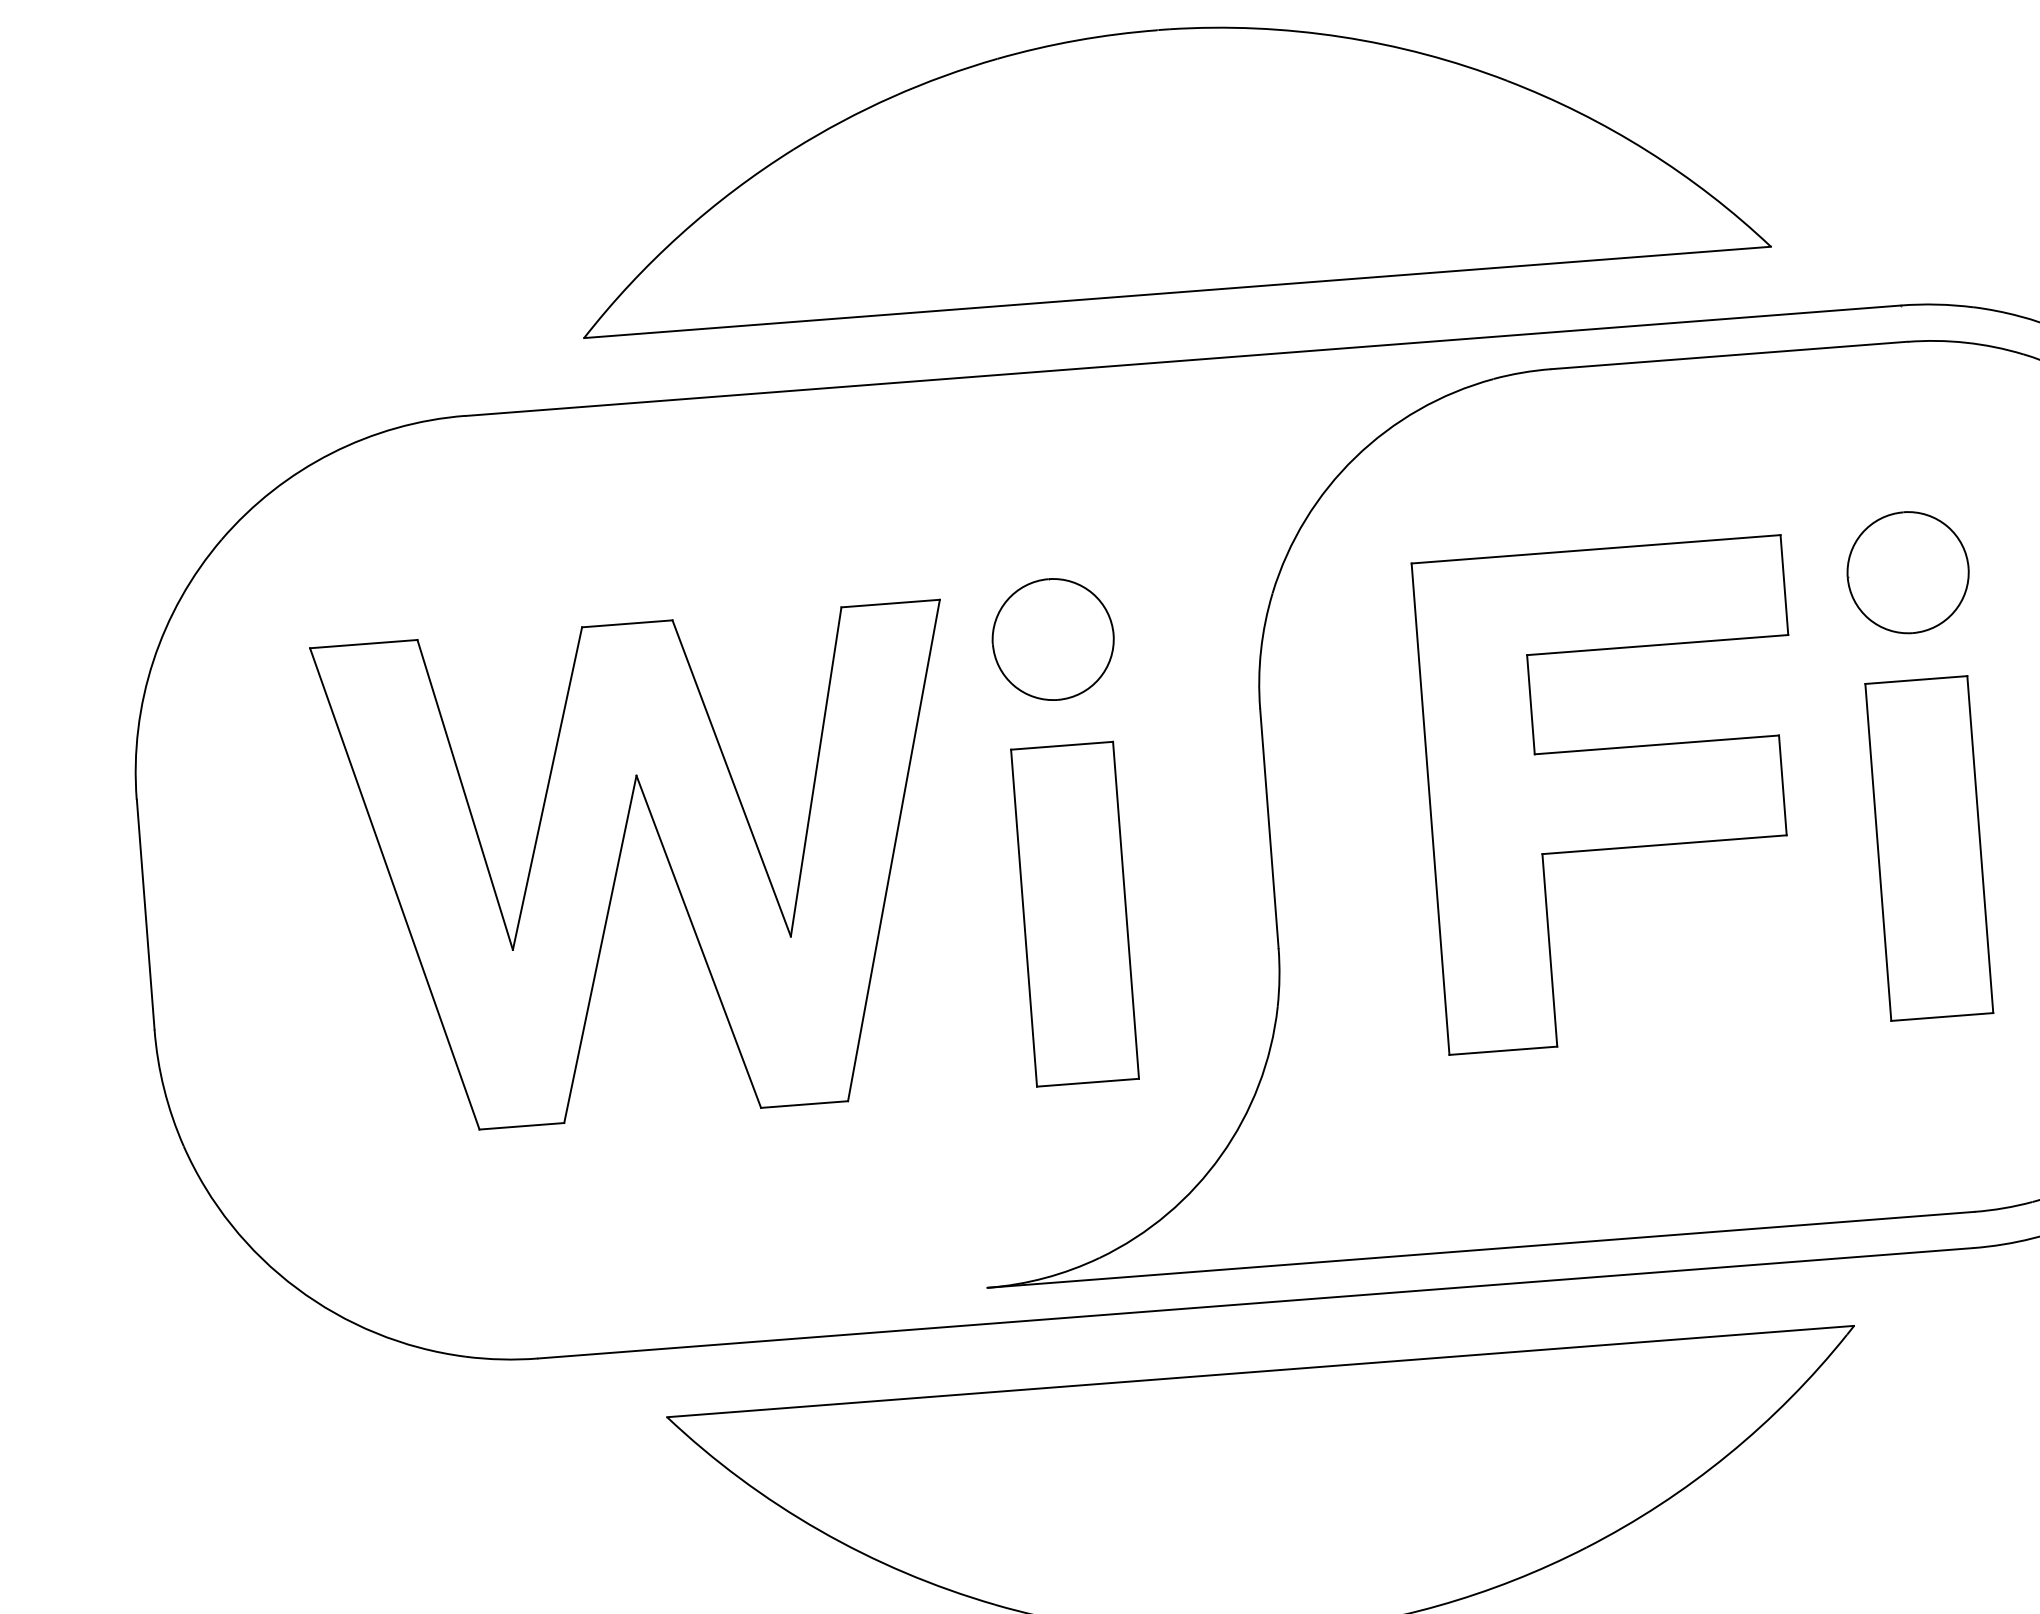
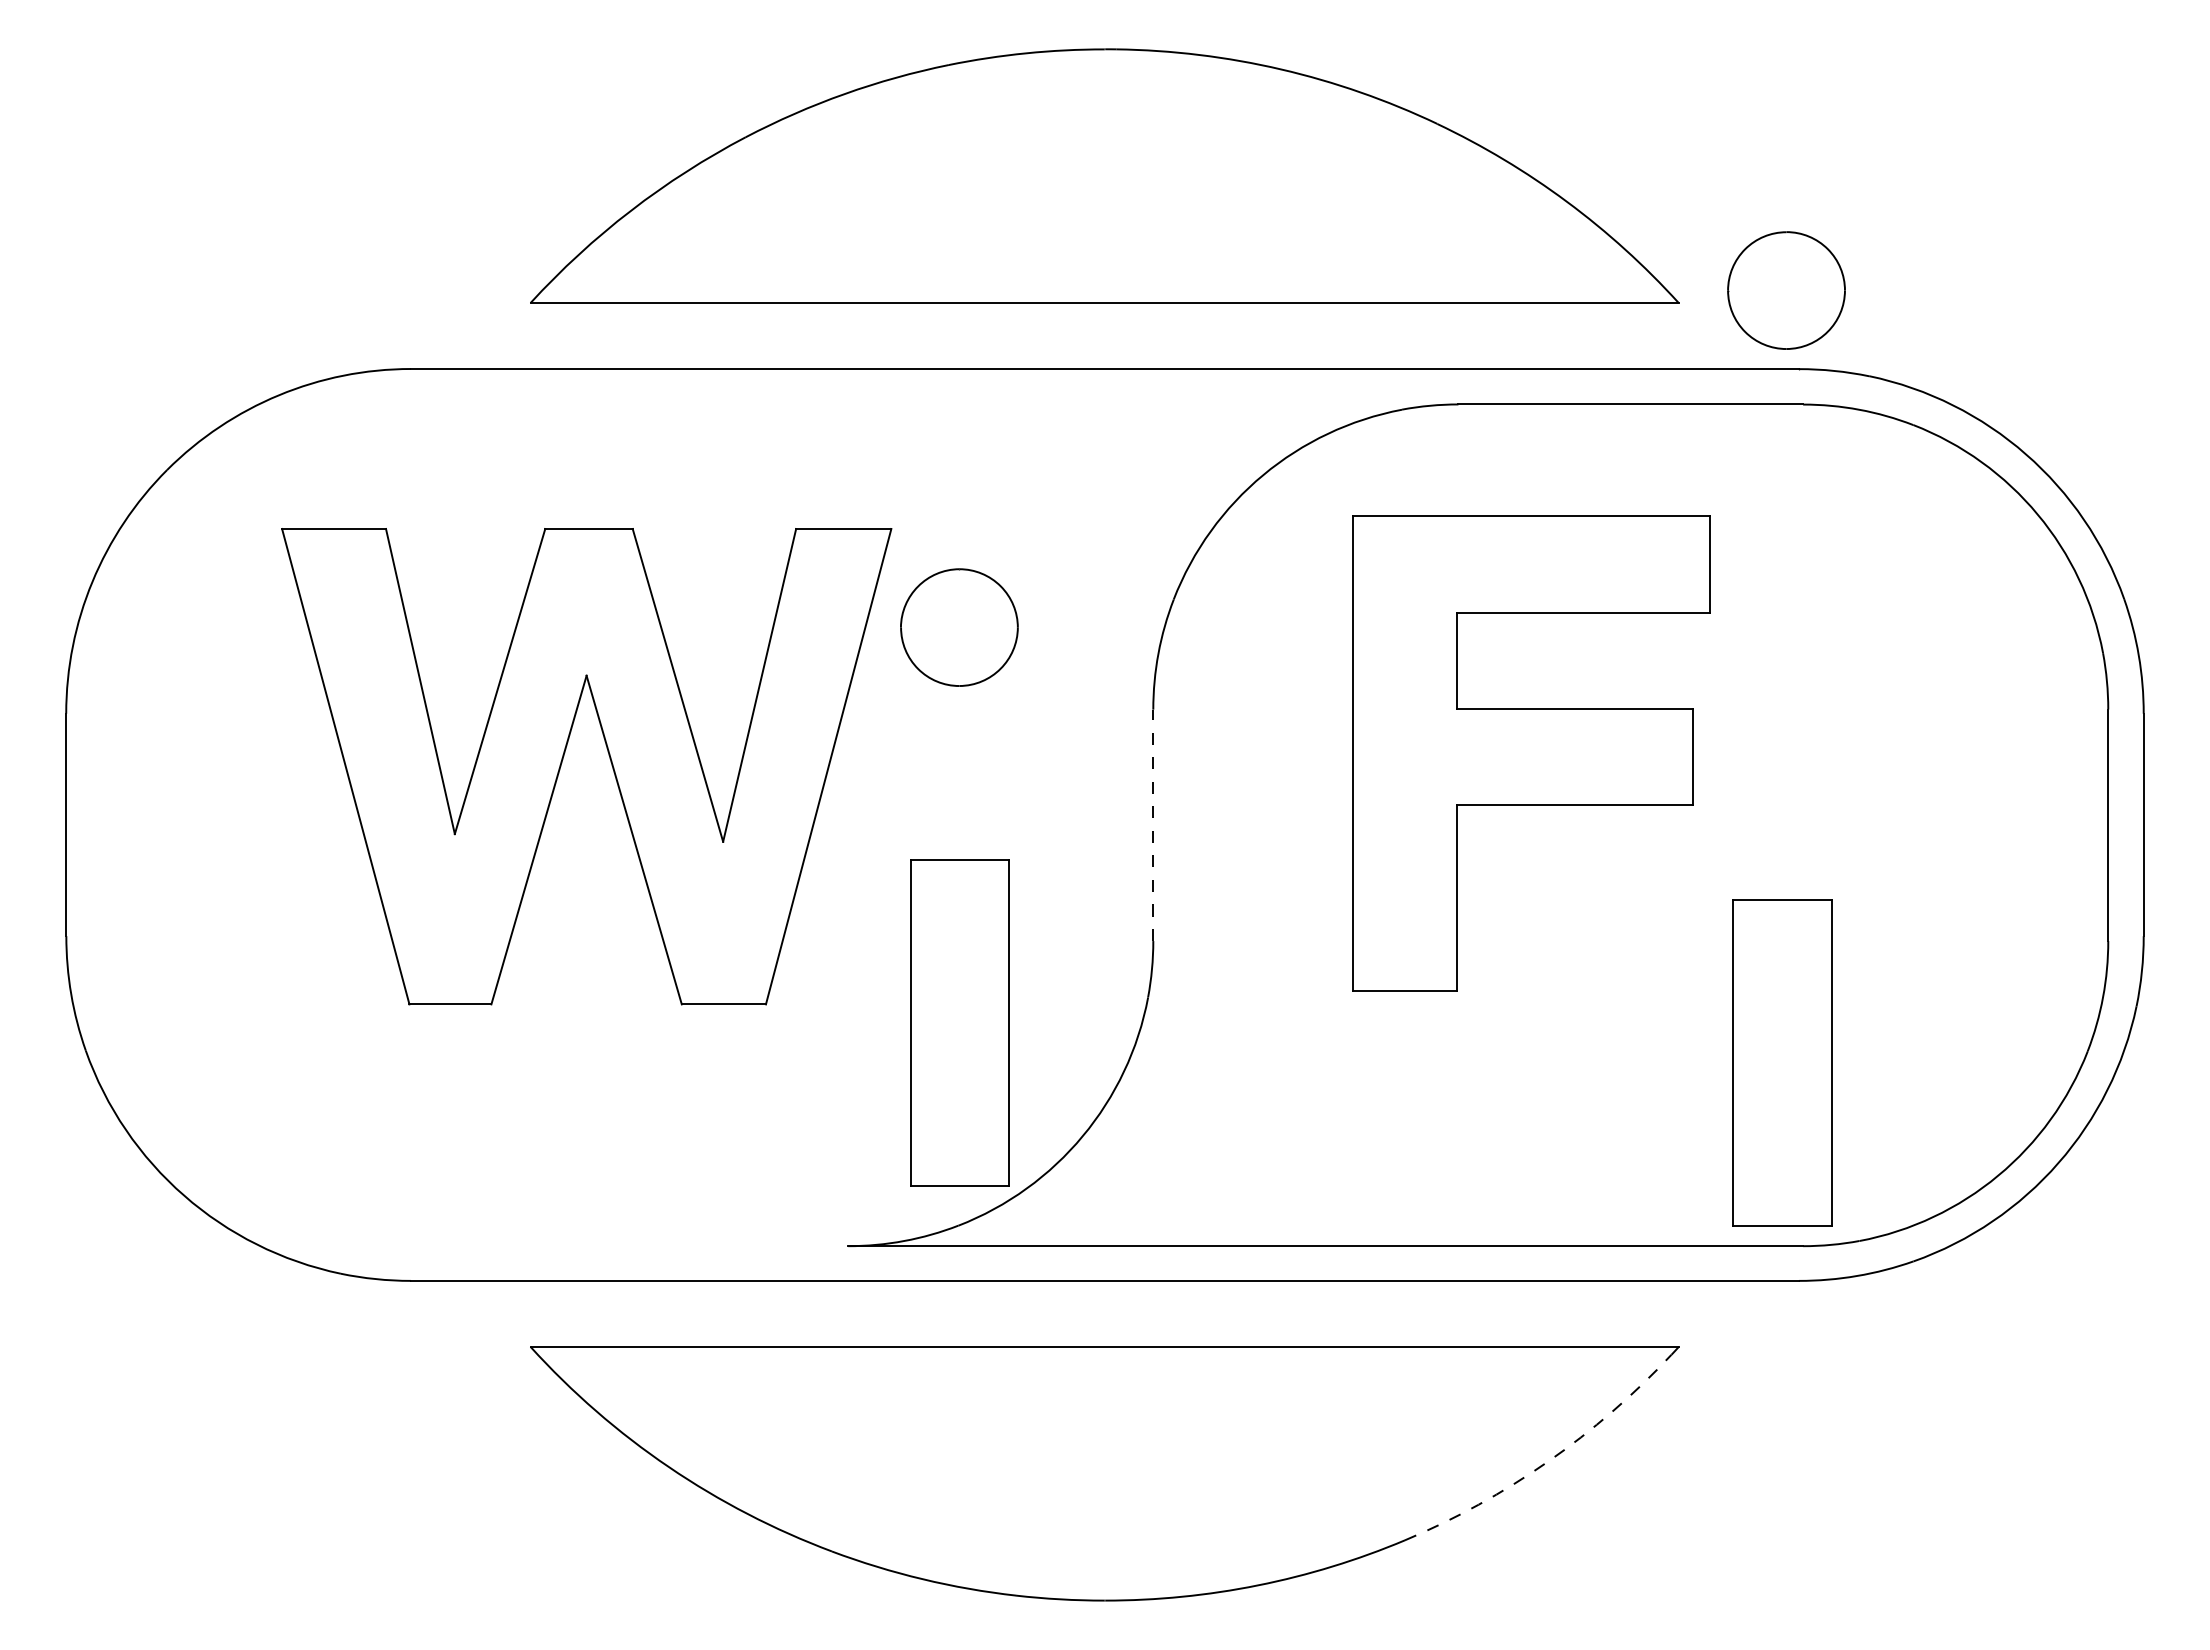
part: (1908, 572) -> (1786, 290), moved
part: (1615, 794) -> (1531, 753), moved
line: (1269, 828) -> (1153, 825), solid -> dashed
part: (1929, 847) -> (1782, 1062), moved
part: (619, 864) -> (563, 759), moved
part: (1074, 913) -> (959, 1022), moved
arc: (1728, 1454) -> (1548, 1461), solid -> dashed

